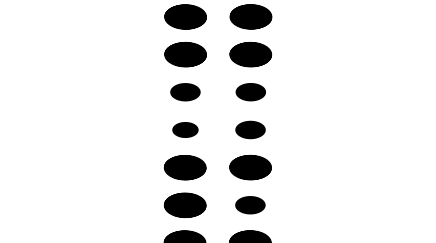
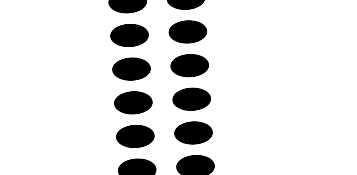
part: (185, 91) -> (129, 34), size x1.43
part: (250, 91) -> (187, 31), size x1.43
part: (185, 129) -> (131, 68), size x1.67
part: (250, 129) -> (189, 65), size x1.43
part: (250, 204) -> (193, 132), size x1.43

